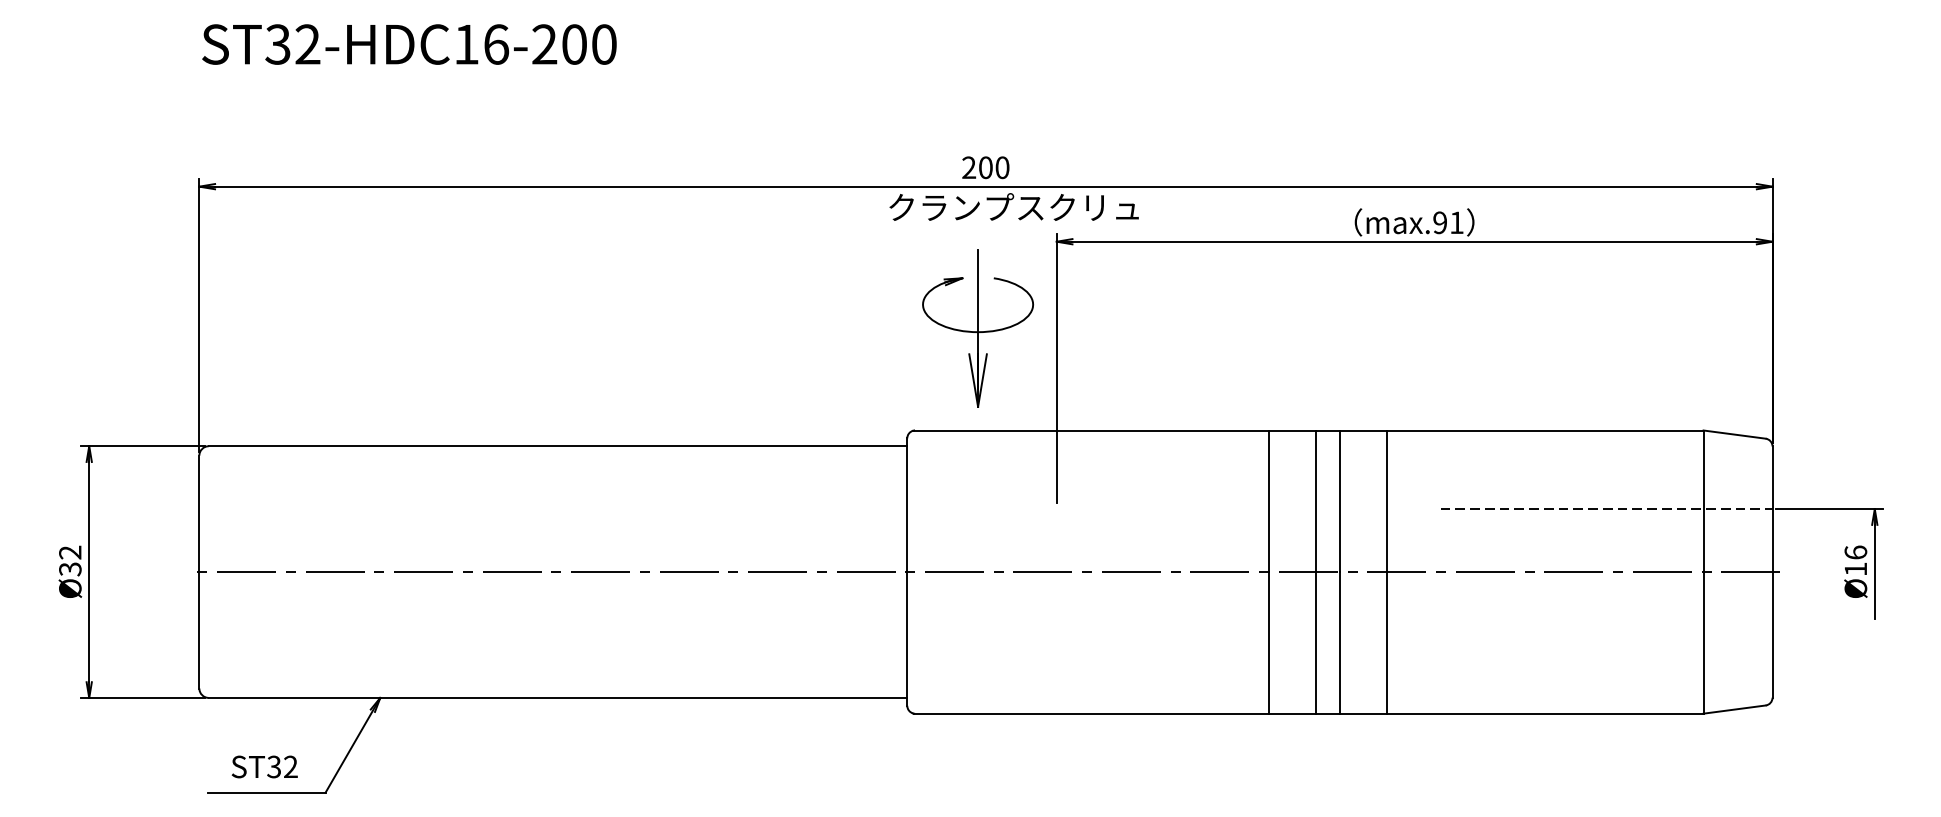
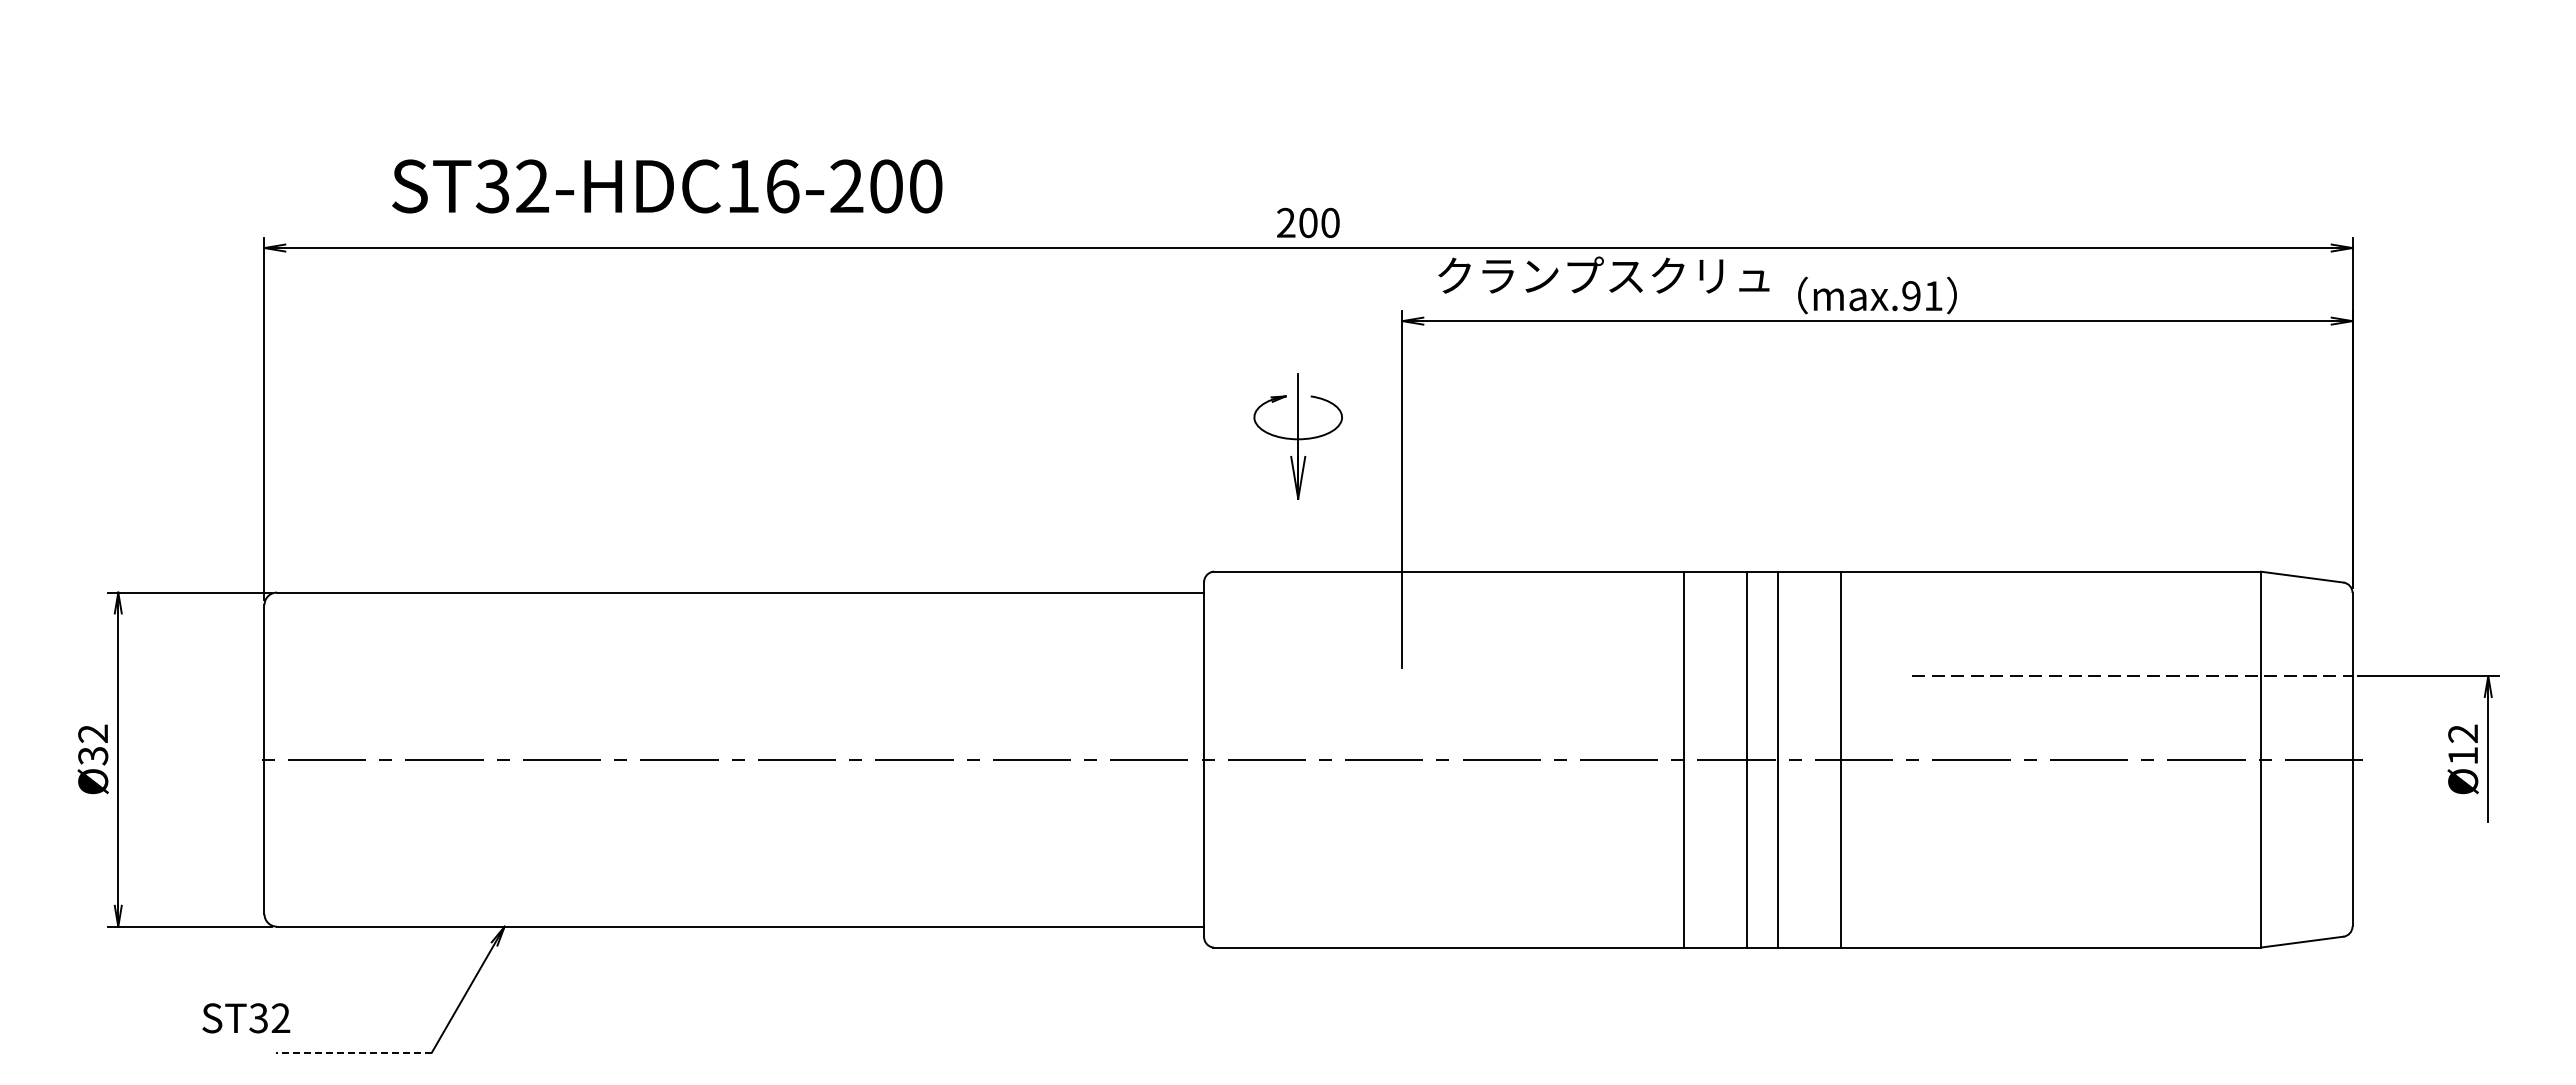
text: (409, 44) -> (667, 186), moved
text: (1013, 206) -> (1603, 274), moved
part: (978, 328) -> (1298, 436), size x0.6
text: (1856, 552) -> (2463, 733), 16 -> 12
text: (264, 767) -> (246, 1018), moved
line: (266, 792) -> (353, 1052), solid -> dashed

